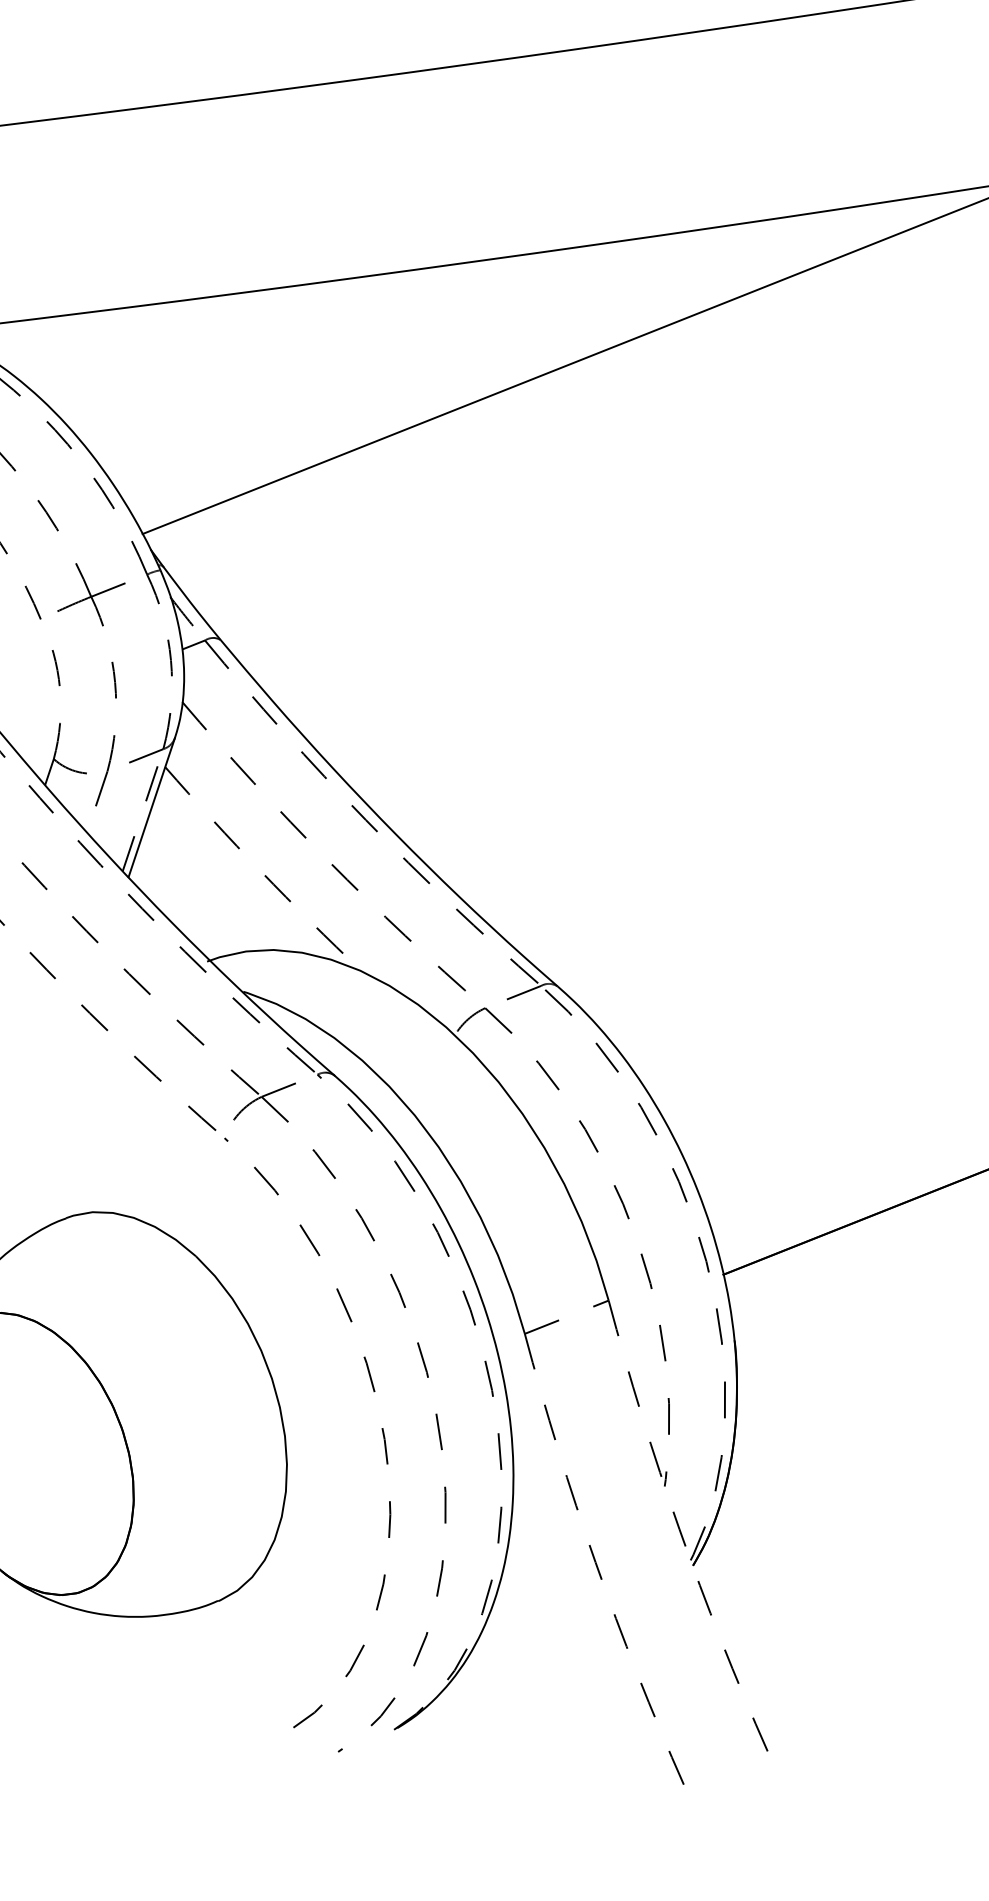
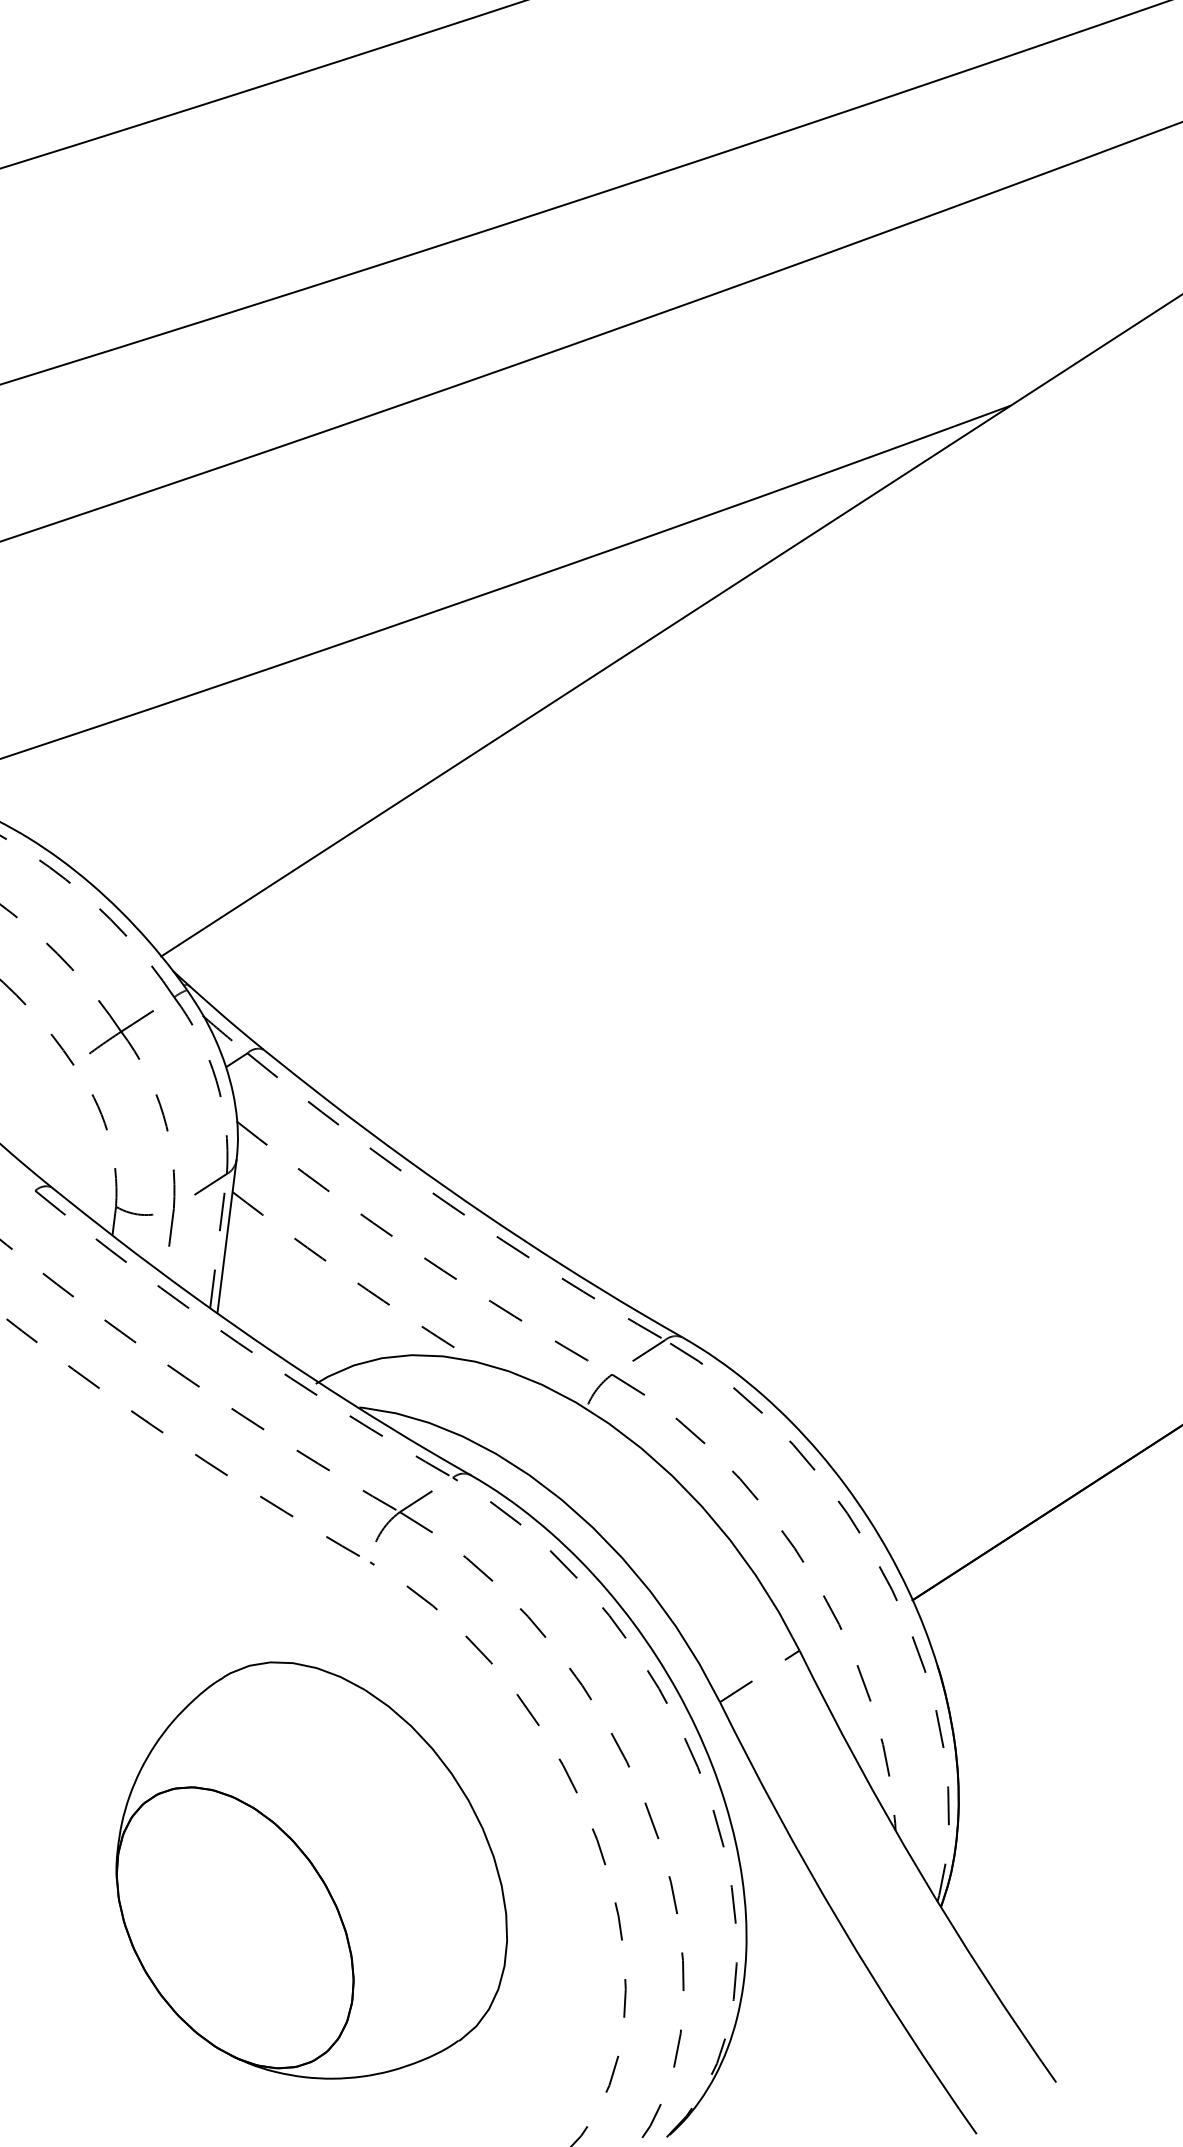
arc: (679, 1528) -> (919, 1871), dashed -> solid
arc: (595, 1562) -> (839, 1923), dashed -> solid

